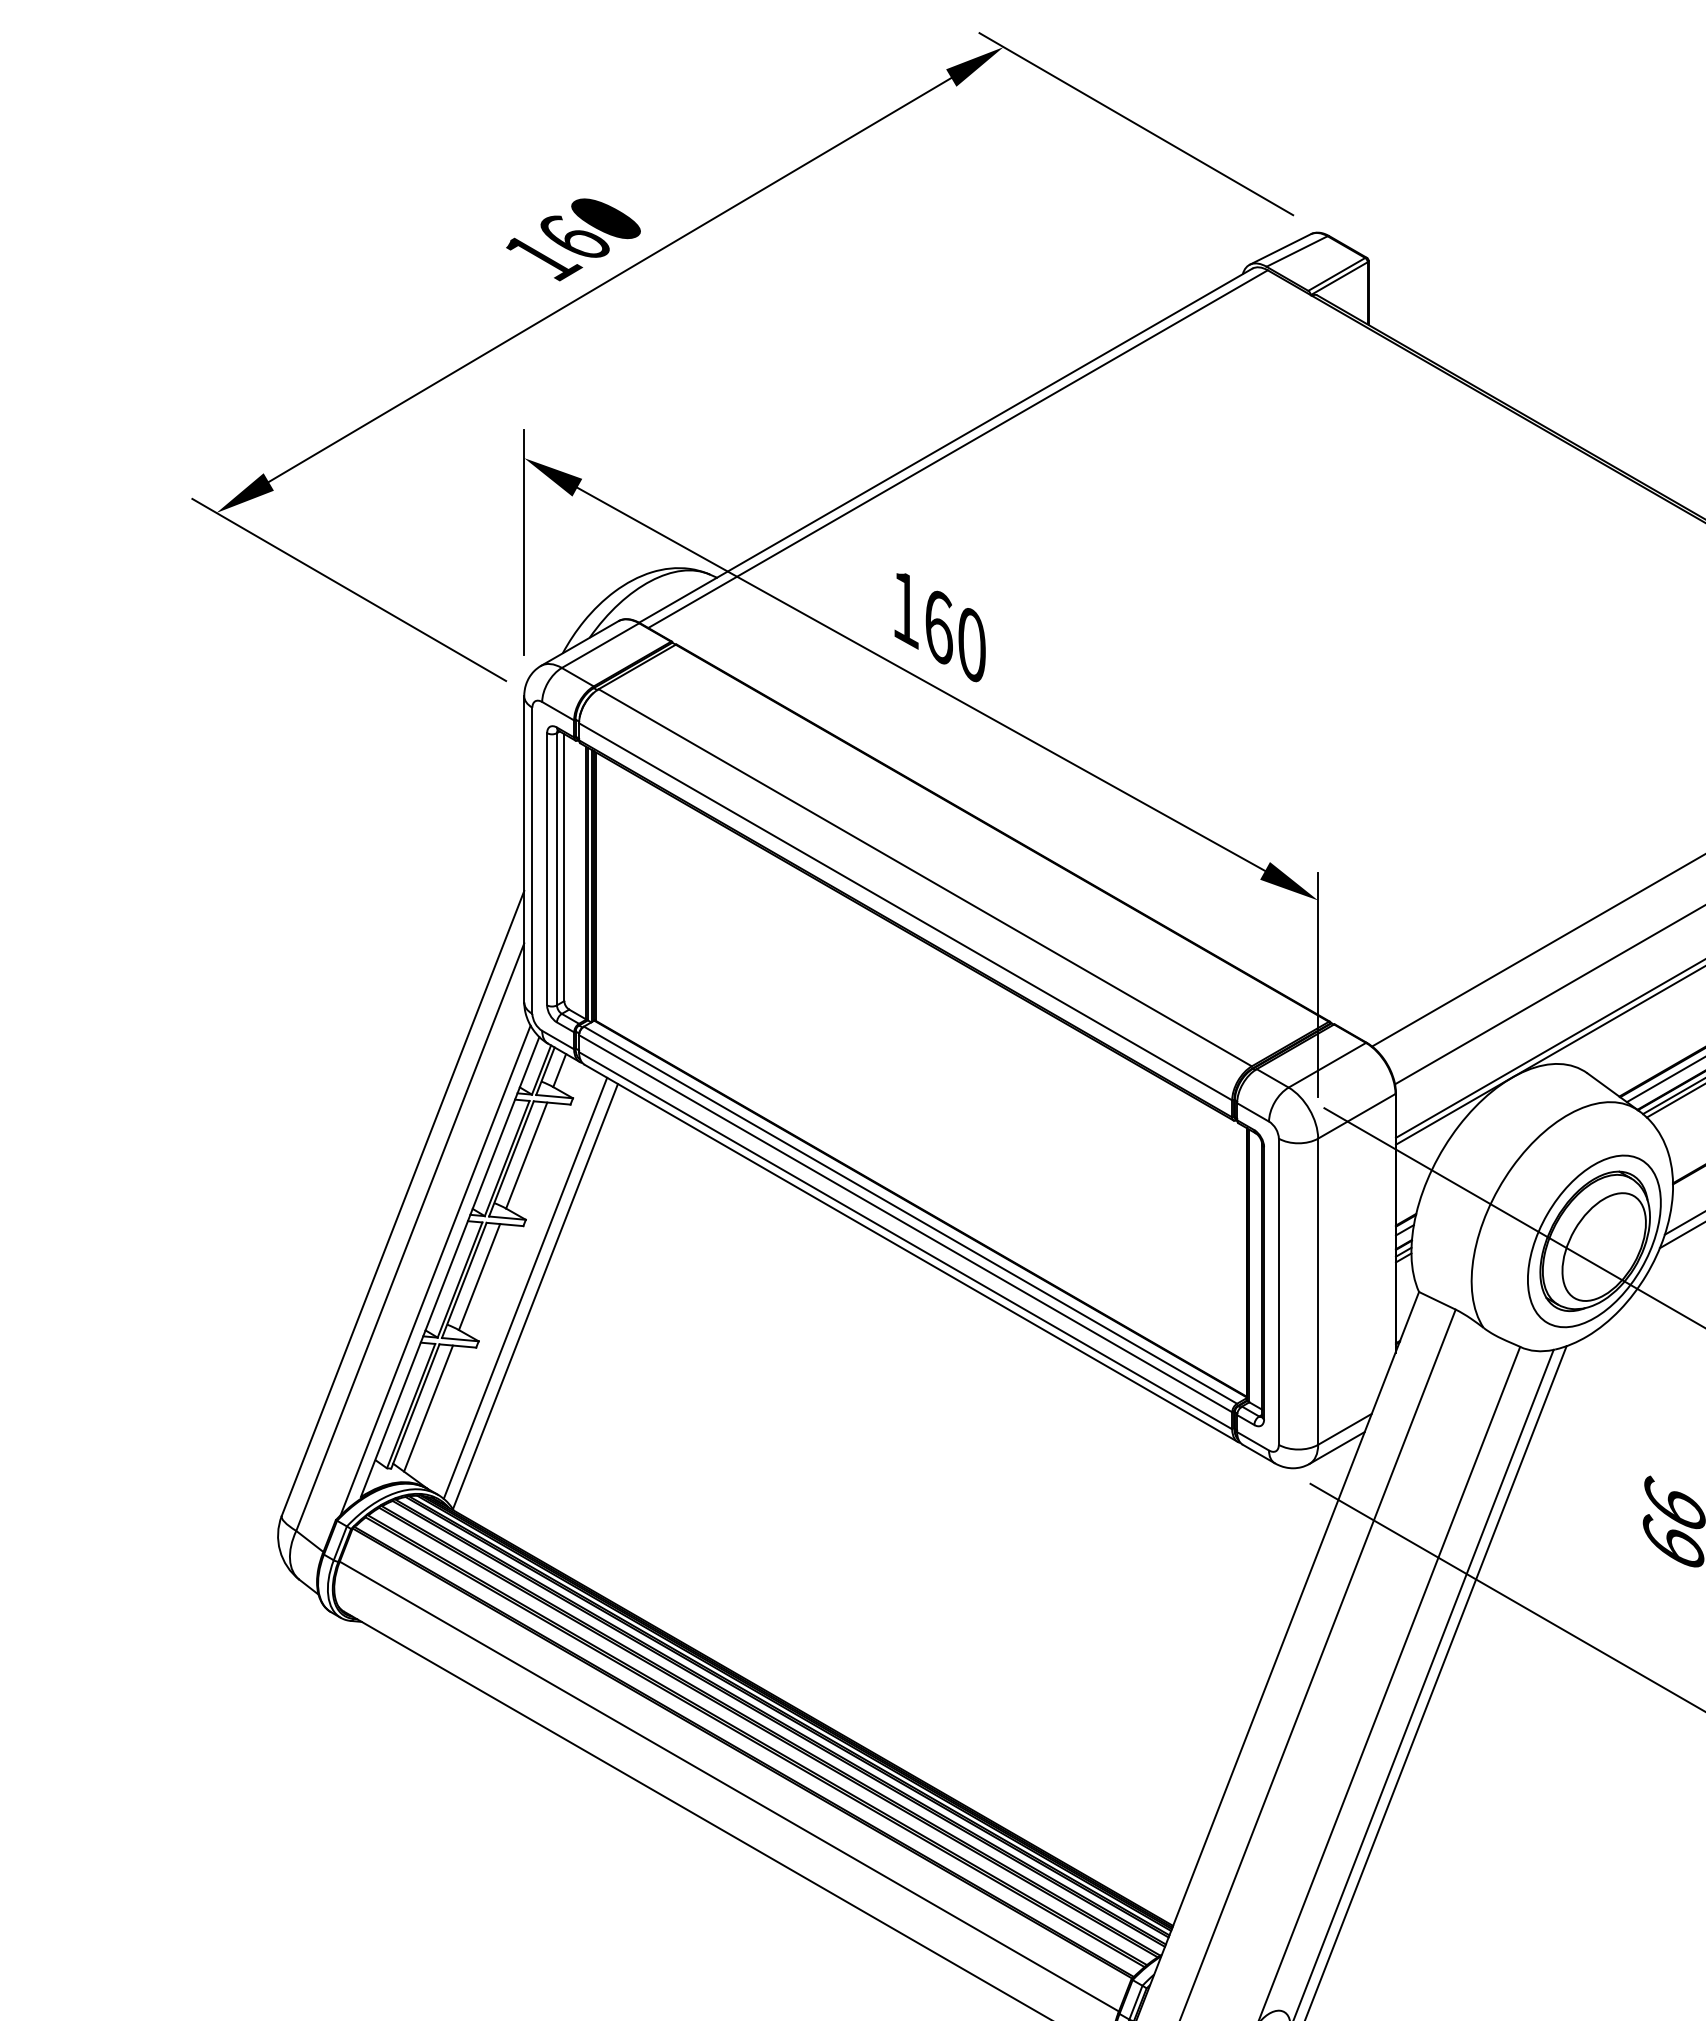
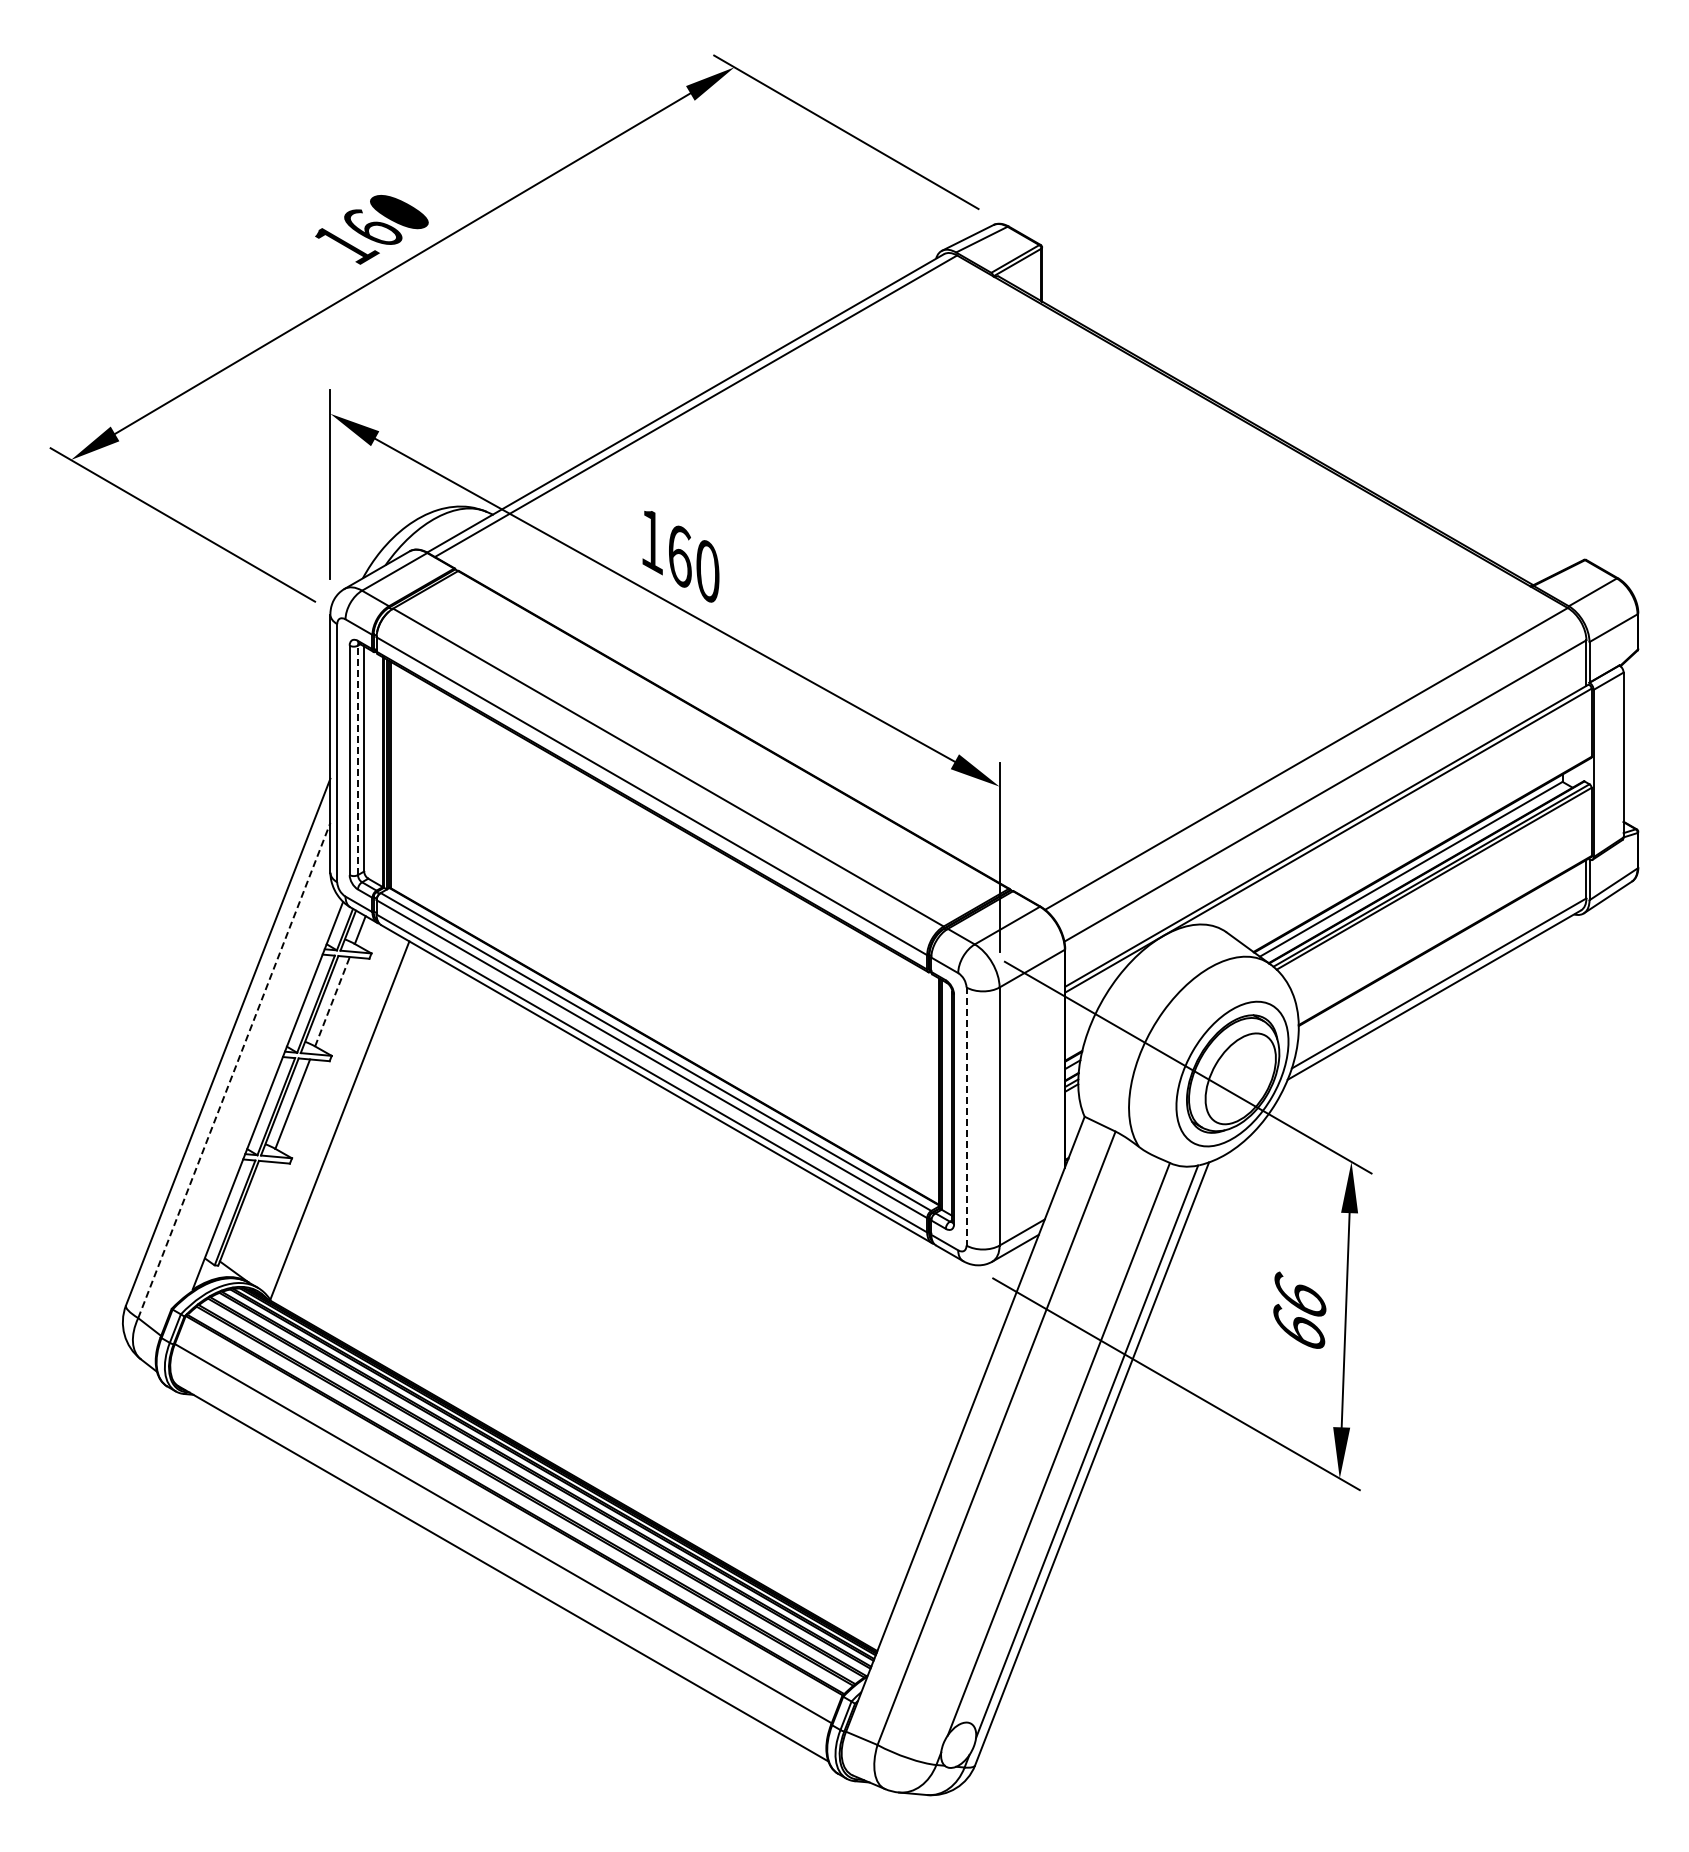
line: (556, 869) -> (357, 760), solid -> dashed
line: (526, 1155) -> (332, 1001), solid -> dashed
line: (410, 1237) -> (234, 1070), solid -> dashed
line: (435, 1270) -> (255, 1098), removed
line: (525, 1288) -> (331, 1113), removed
line: (1278, 1292) -> (966, 1117), solid -> dashed
line: (428, 1407) -> (249, 1214), removed

